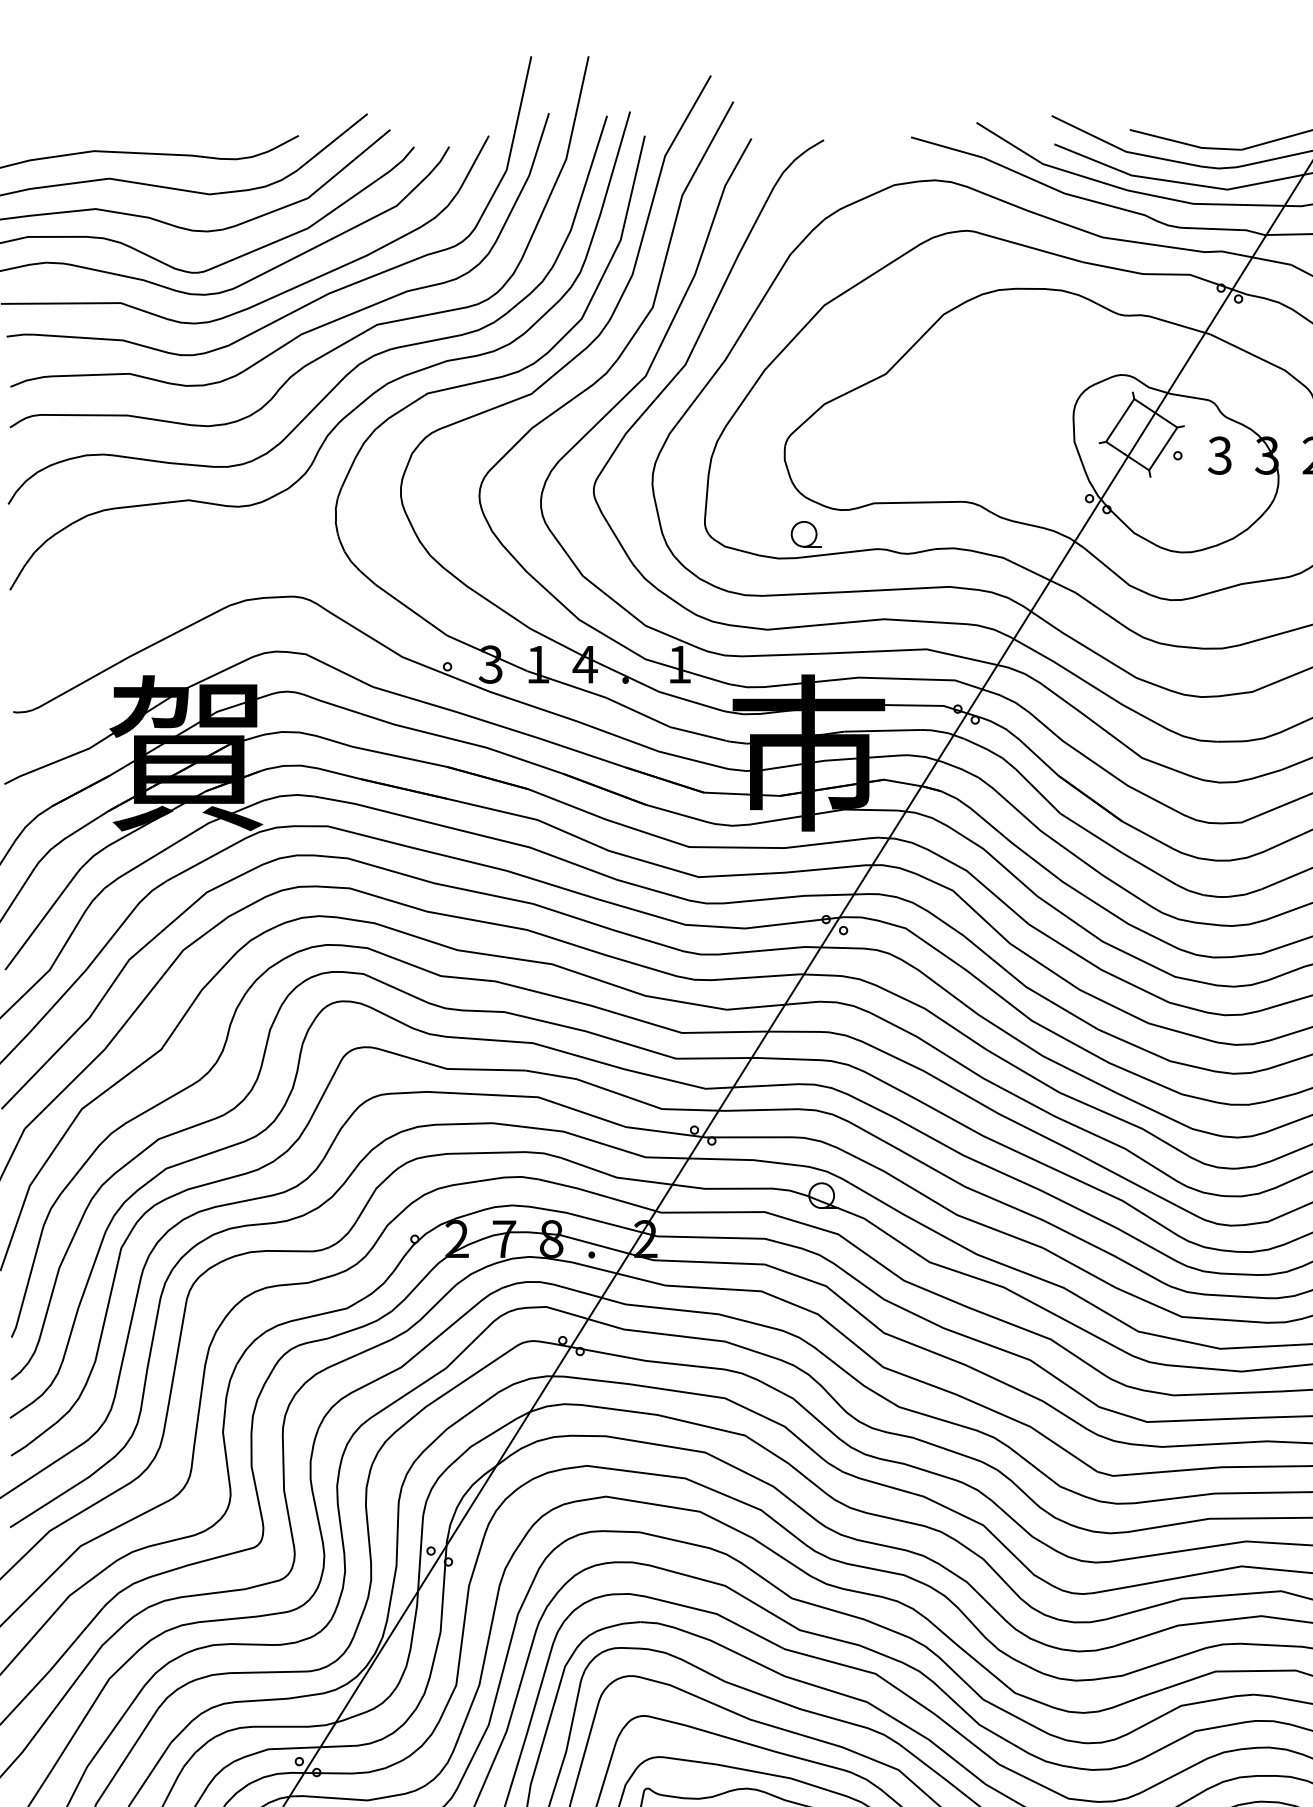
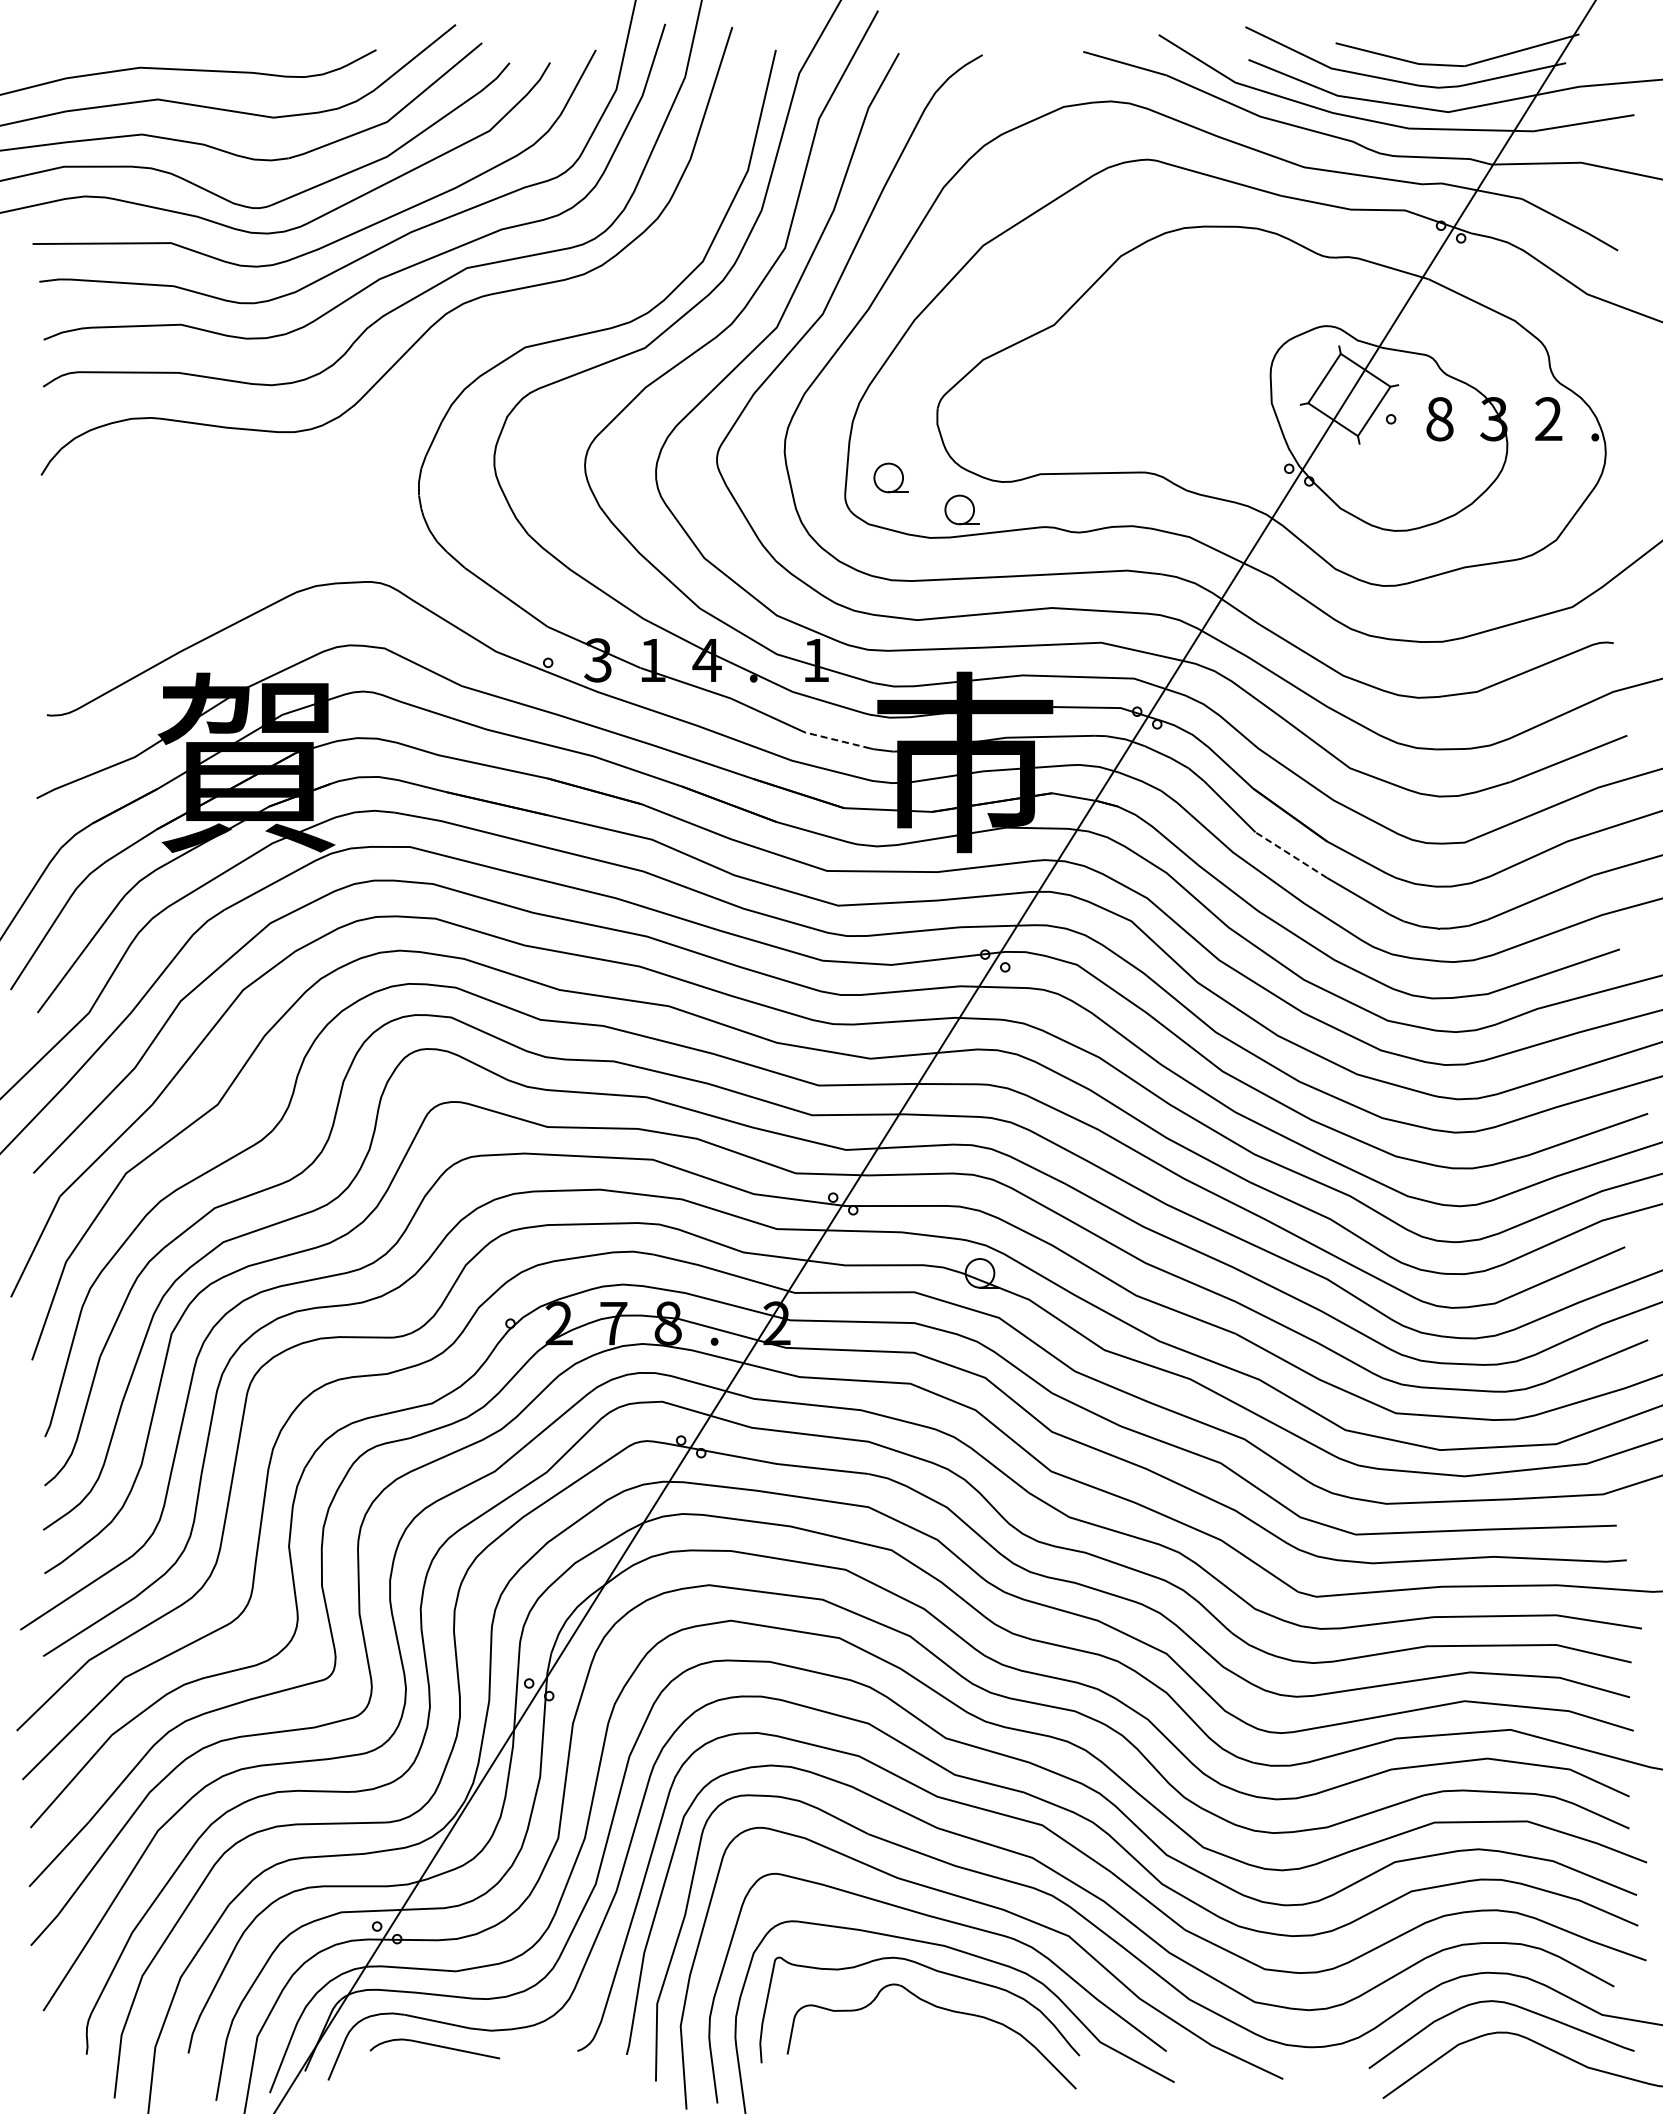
part: (360, 403) -> (447, 358), removed
text: (1219, 455) -> (1439, 419), 3 -> 8
part: (744, 506) -> (890, 477), added
line: (698, 734) -> (837, 740), solid -> dashed
line: (1090, 832) -> (1290, 854), solid -> dashed

